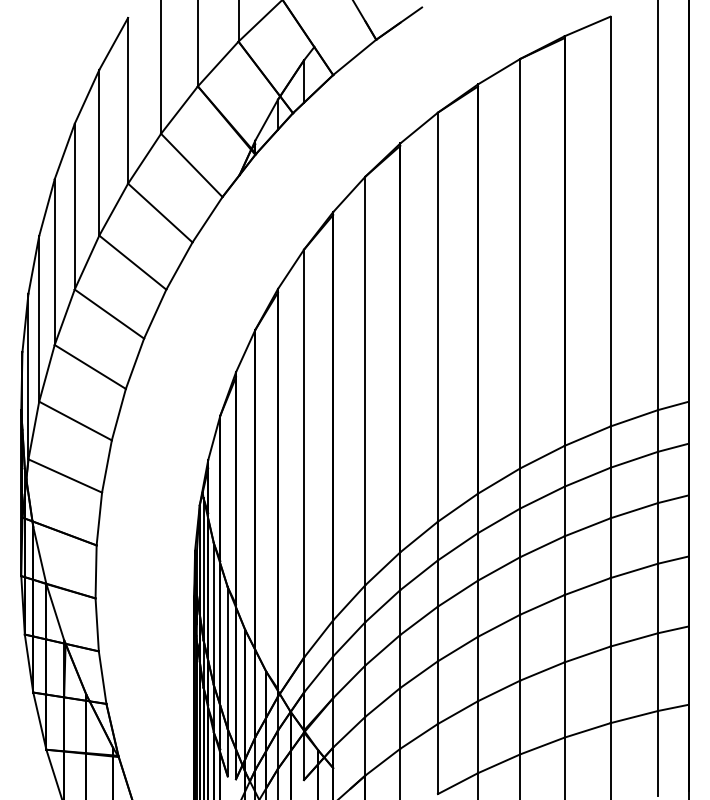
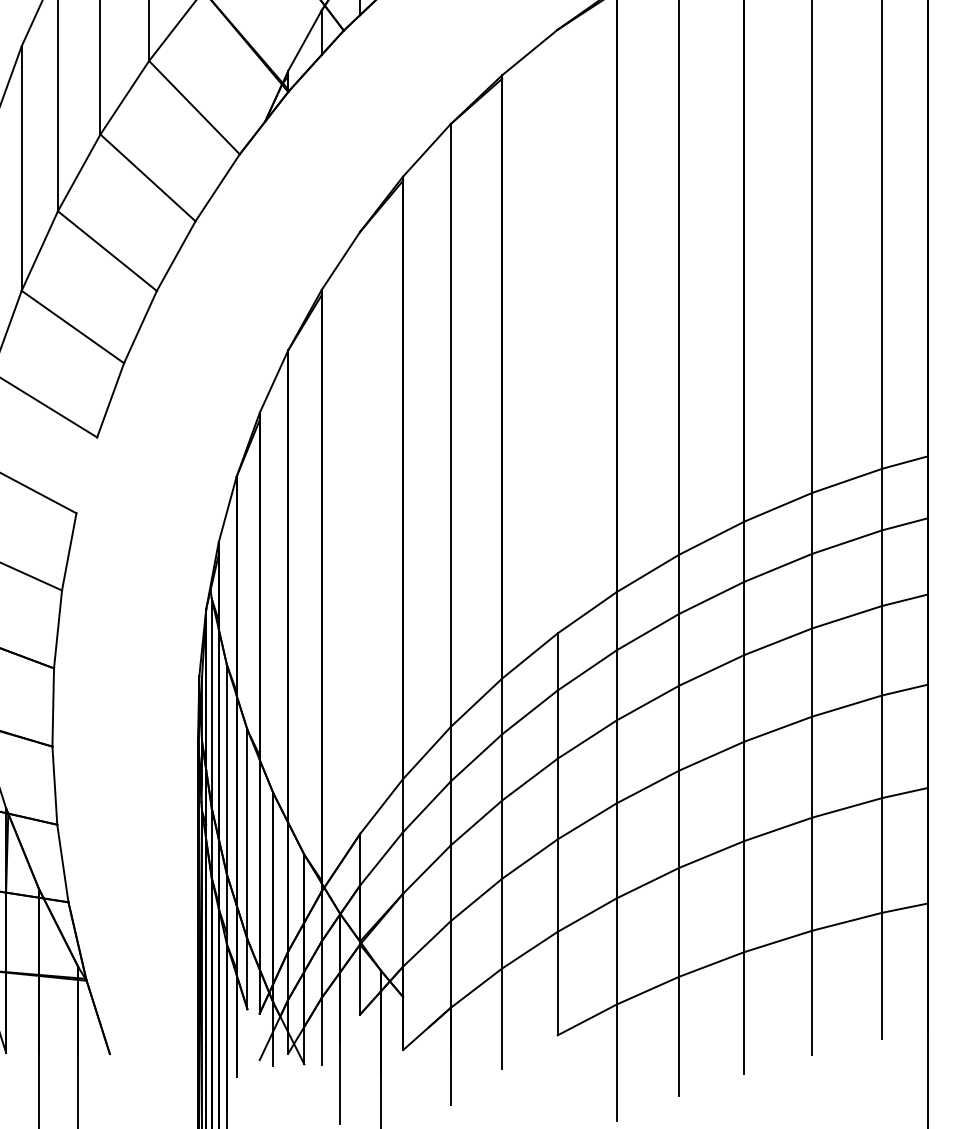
line: (437, 316) -> (557, 330), removed
line: (118, 414) -> (86, 475), removed
line: (304, 453) -> (360, 532), removed

